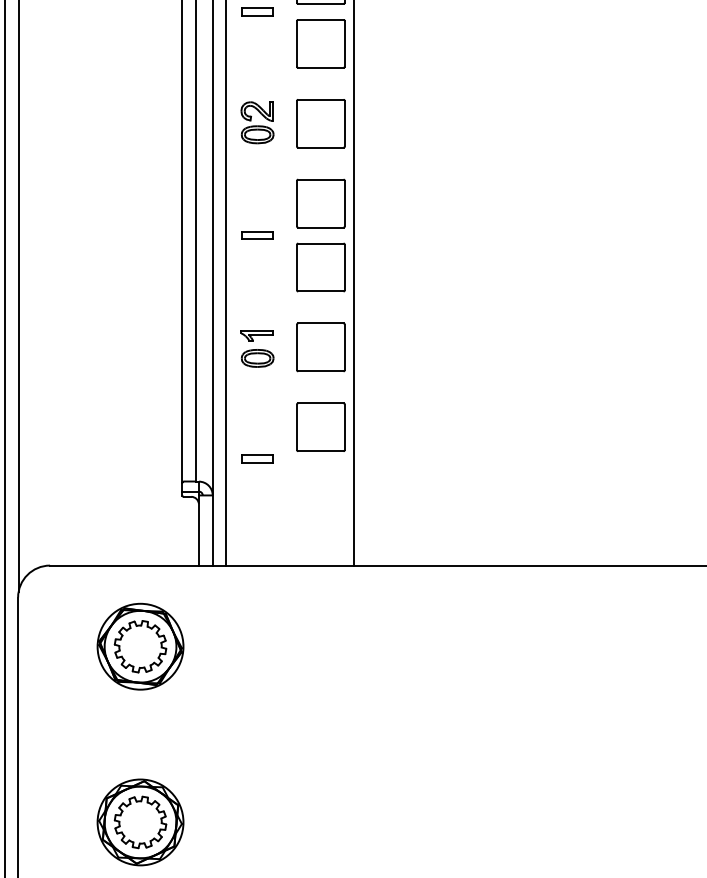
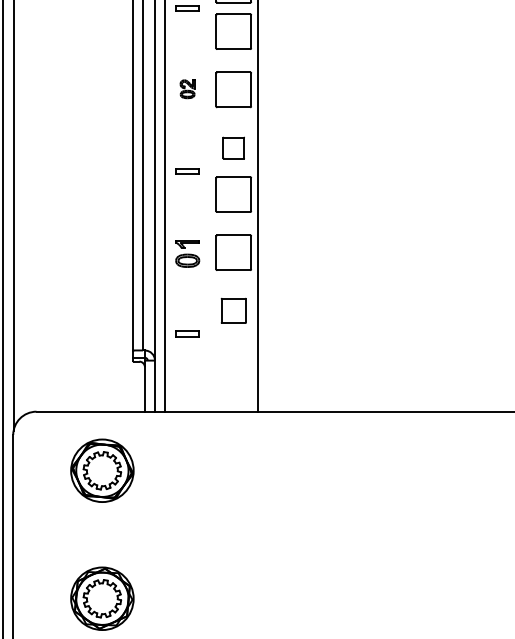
part: (257, 122) -> (187, 88), size x0.6
part: (320, 203) -> (233, 147), size x0.6
part: (320, 426) -> (233, 310), size x0.7

